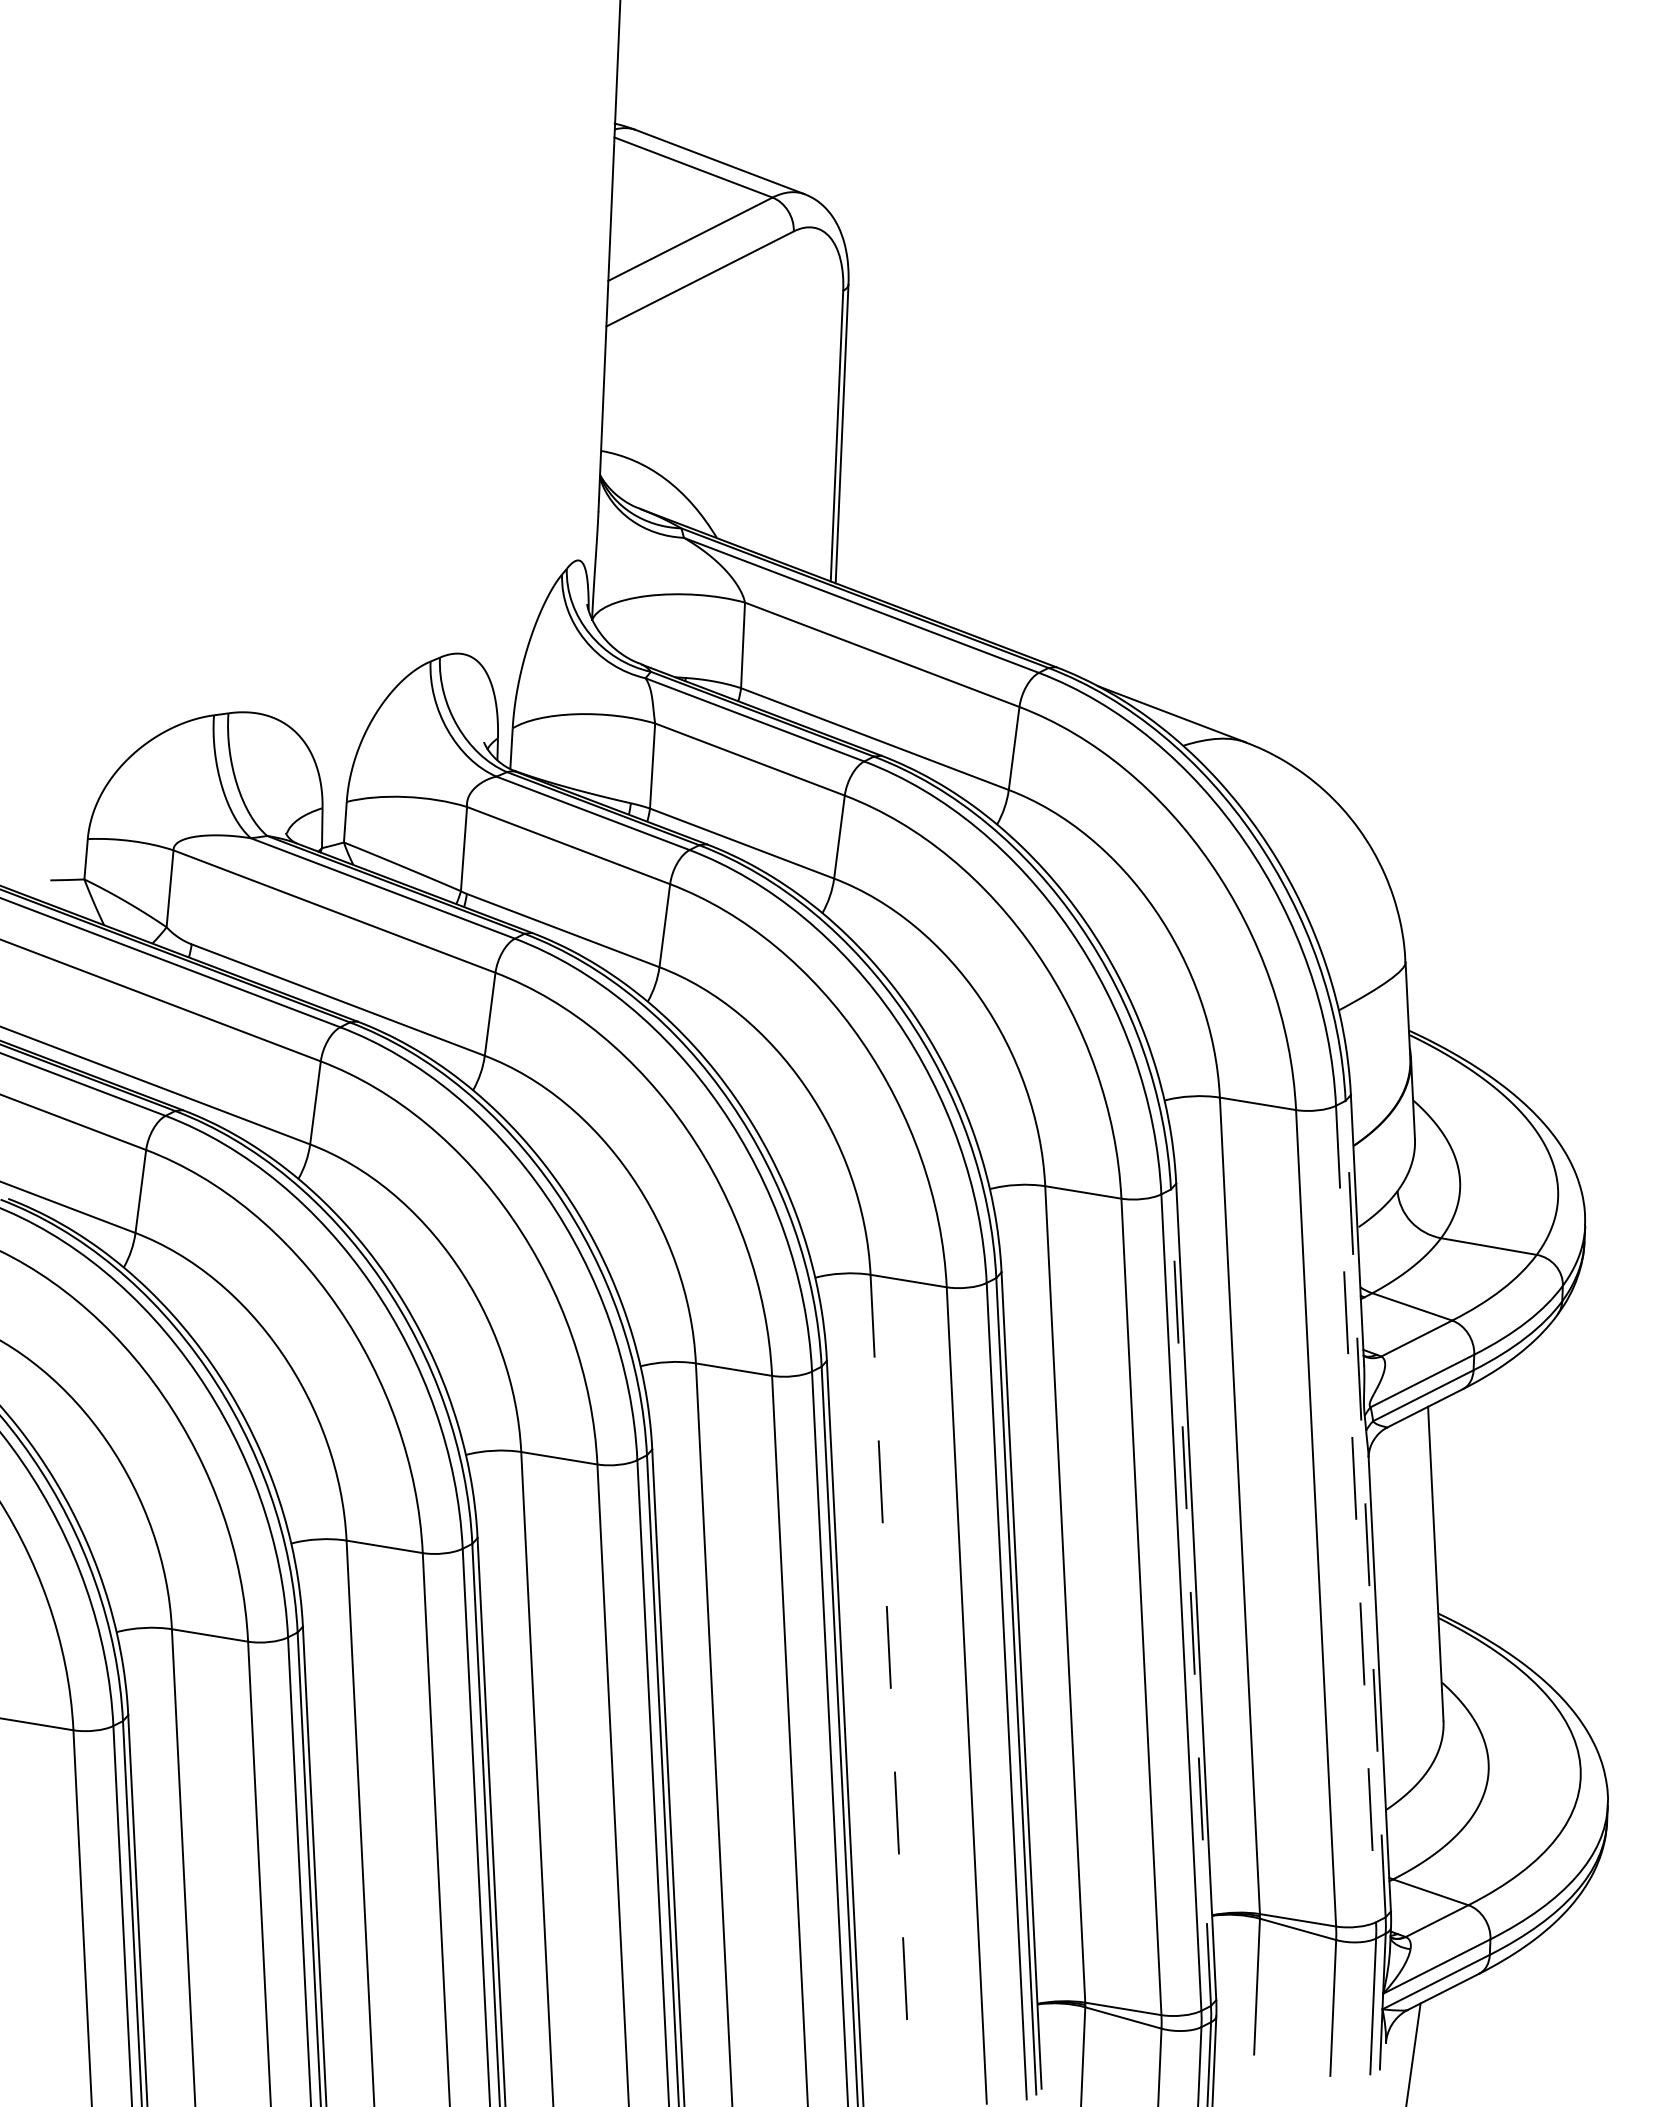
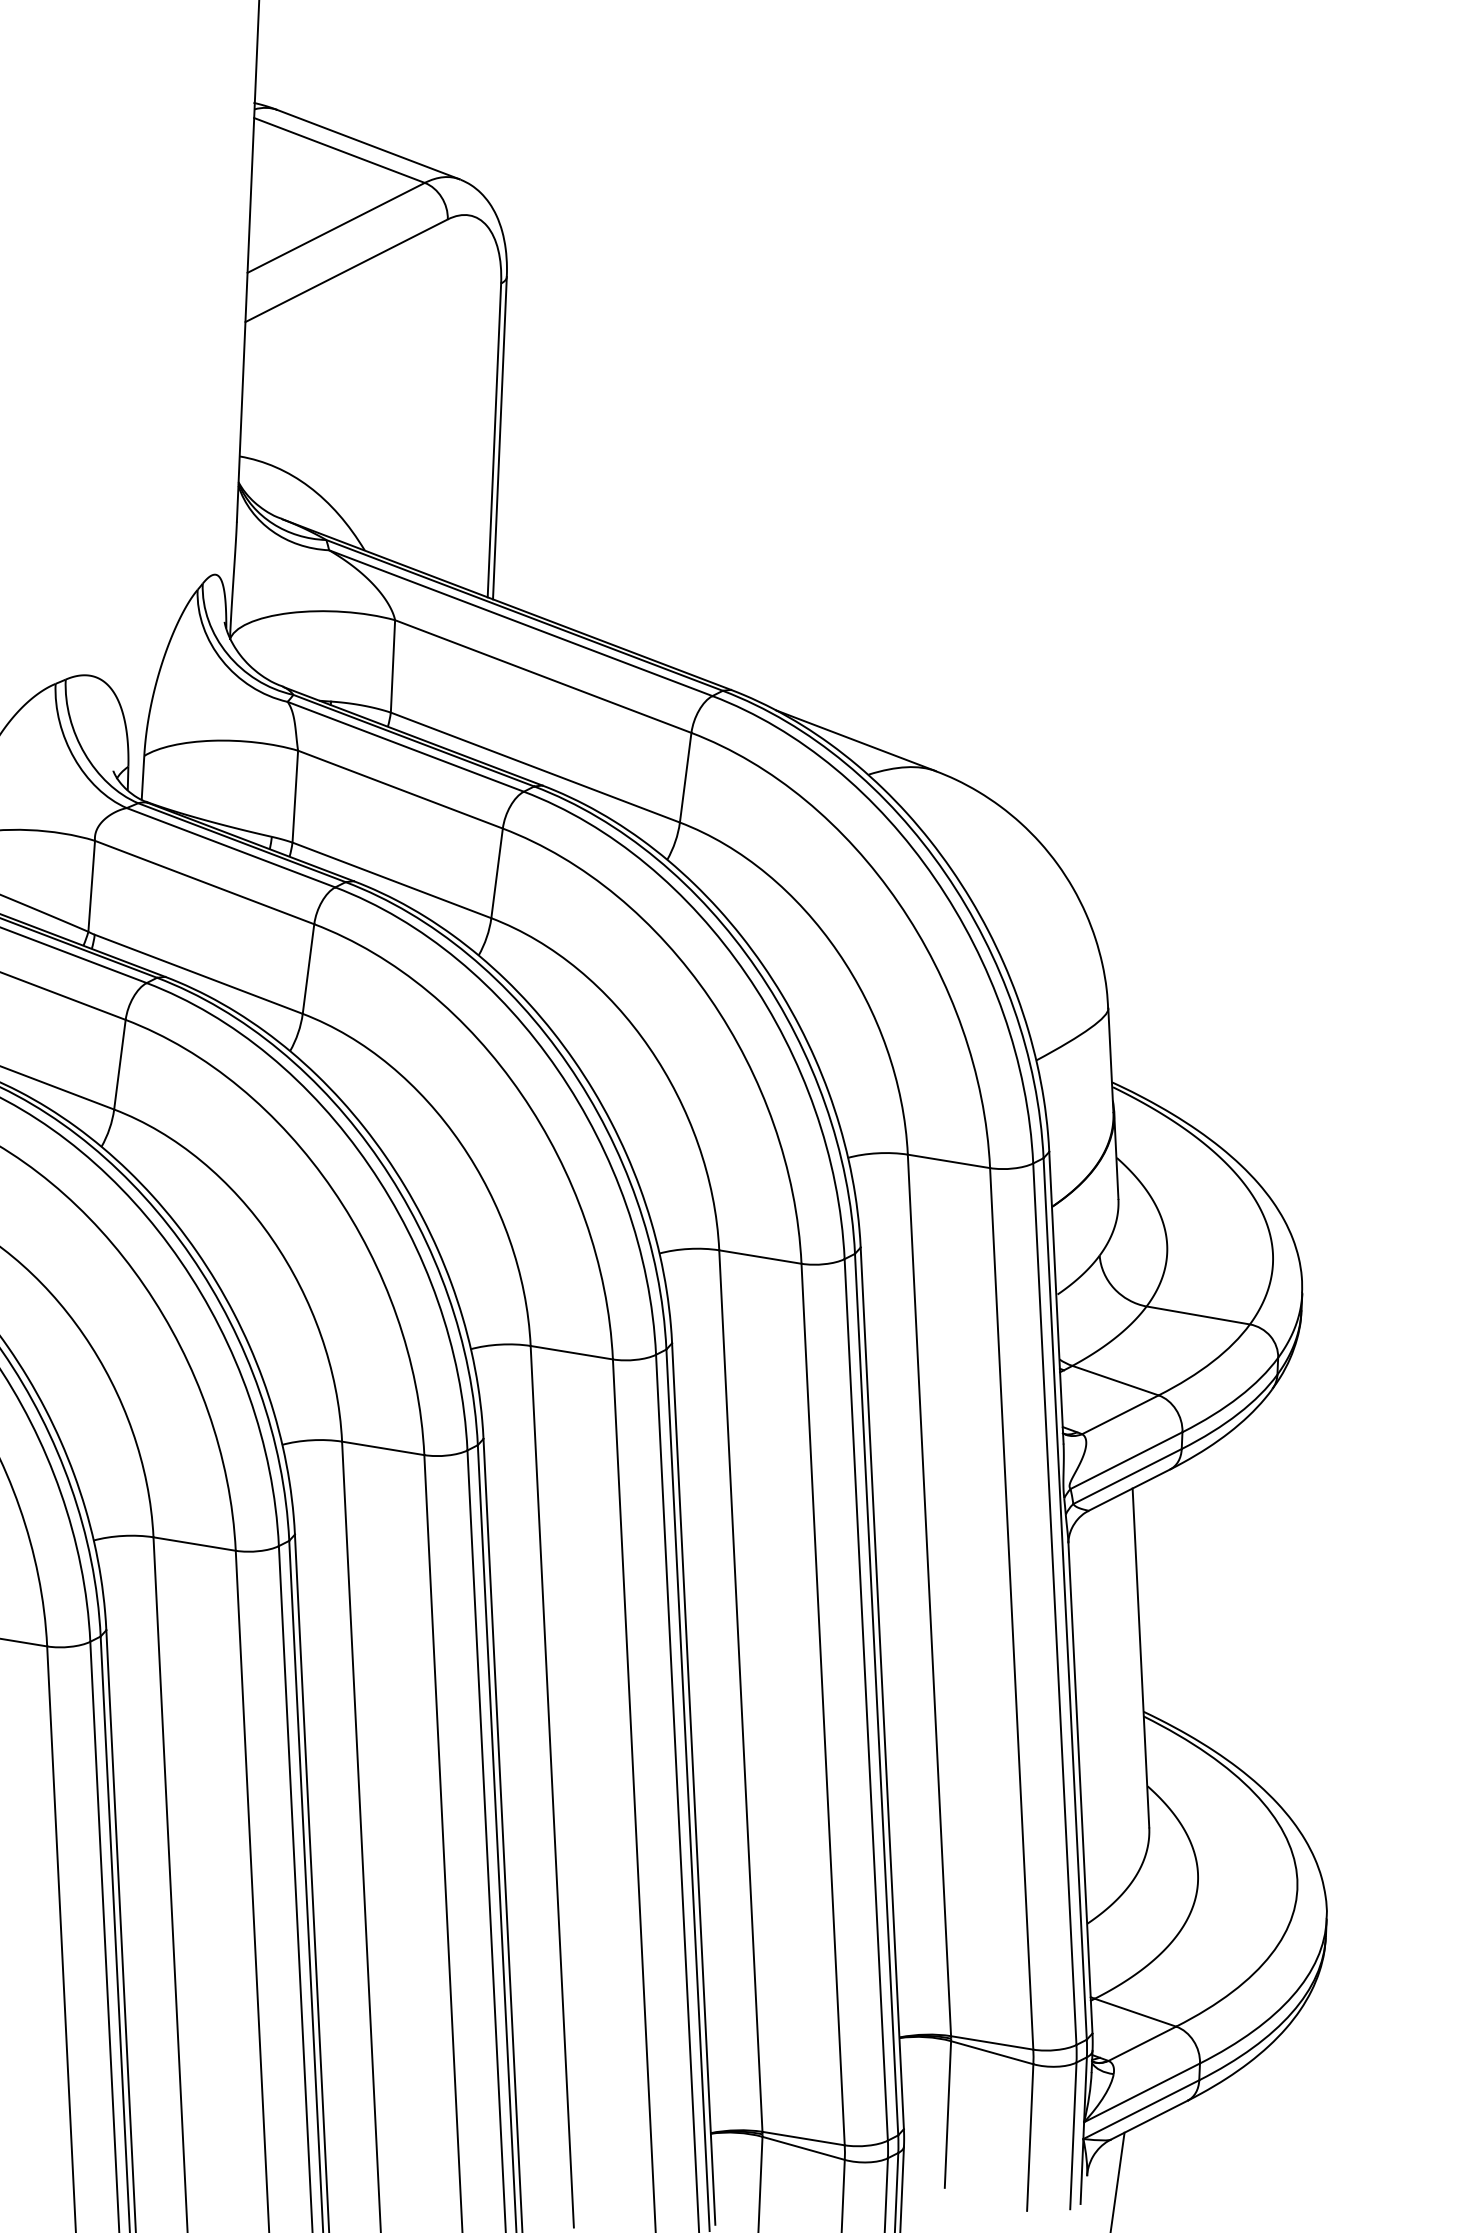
line: (1365, 1509) -> (1065, 1599), dashed -> solid
line: (1356, 1514) -> (1055, 1604), dashed -> solid
line: (1190, 1597) -> (876, 1694), dashed -> solid
line: (890, 1683) -> (552, 1787), dashed -> solid

